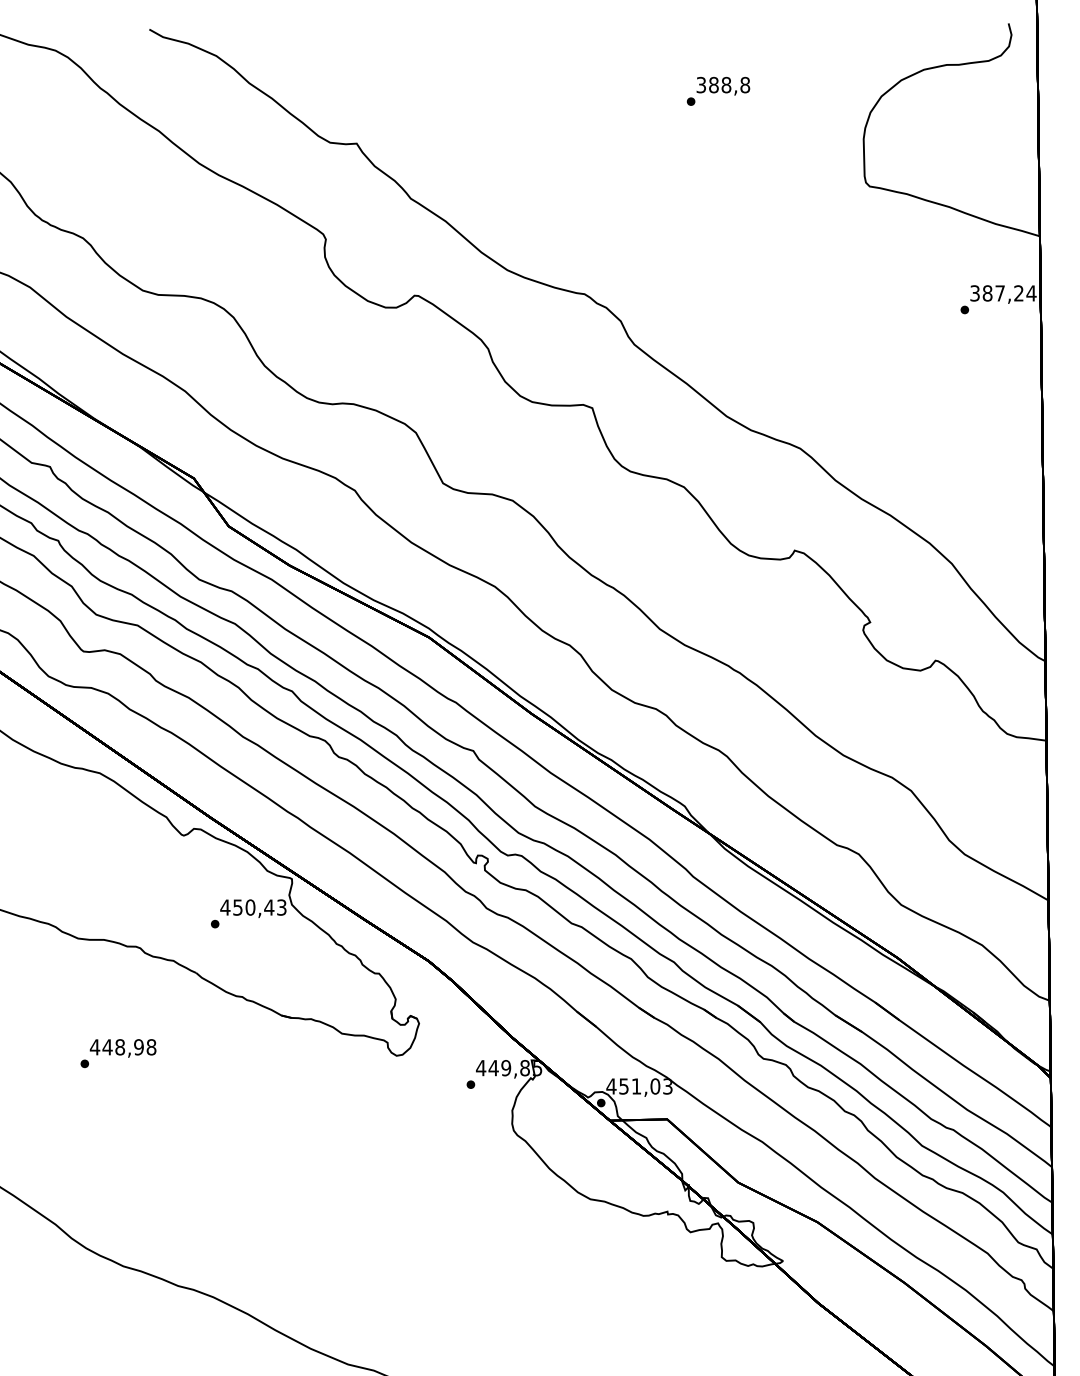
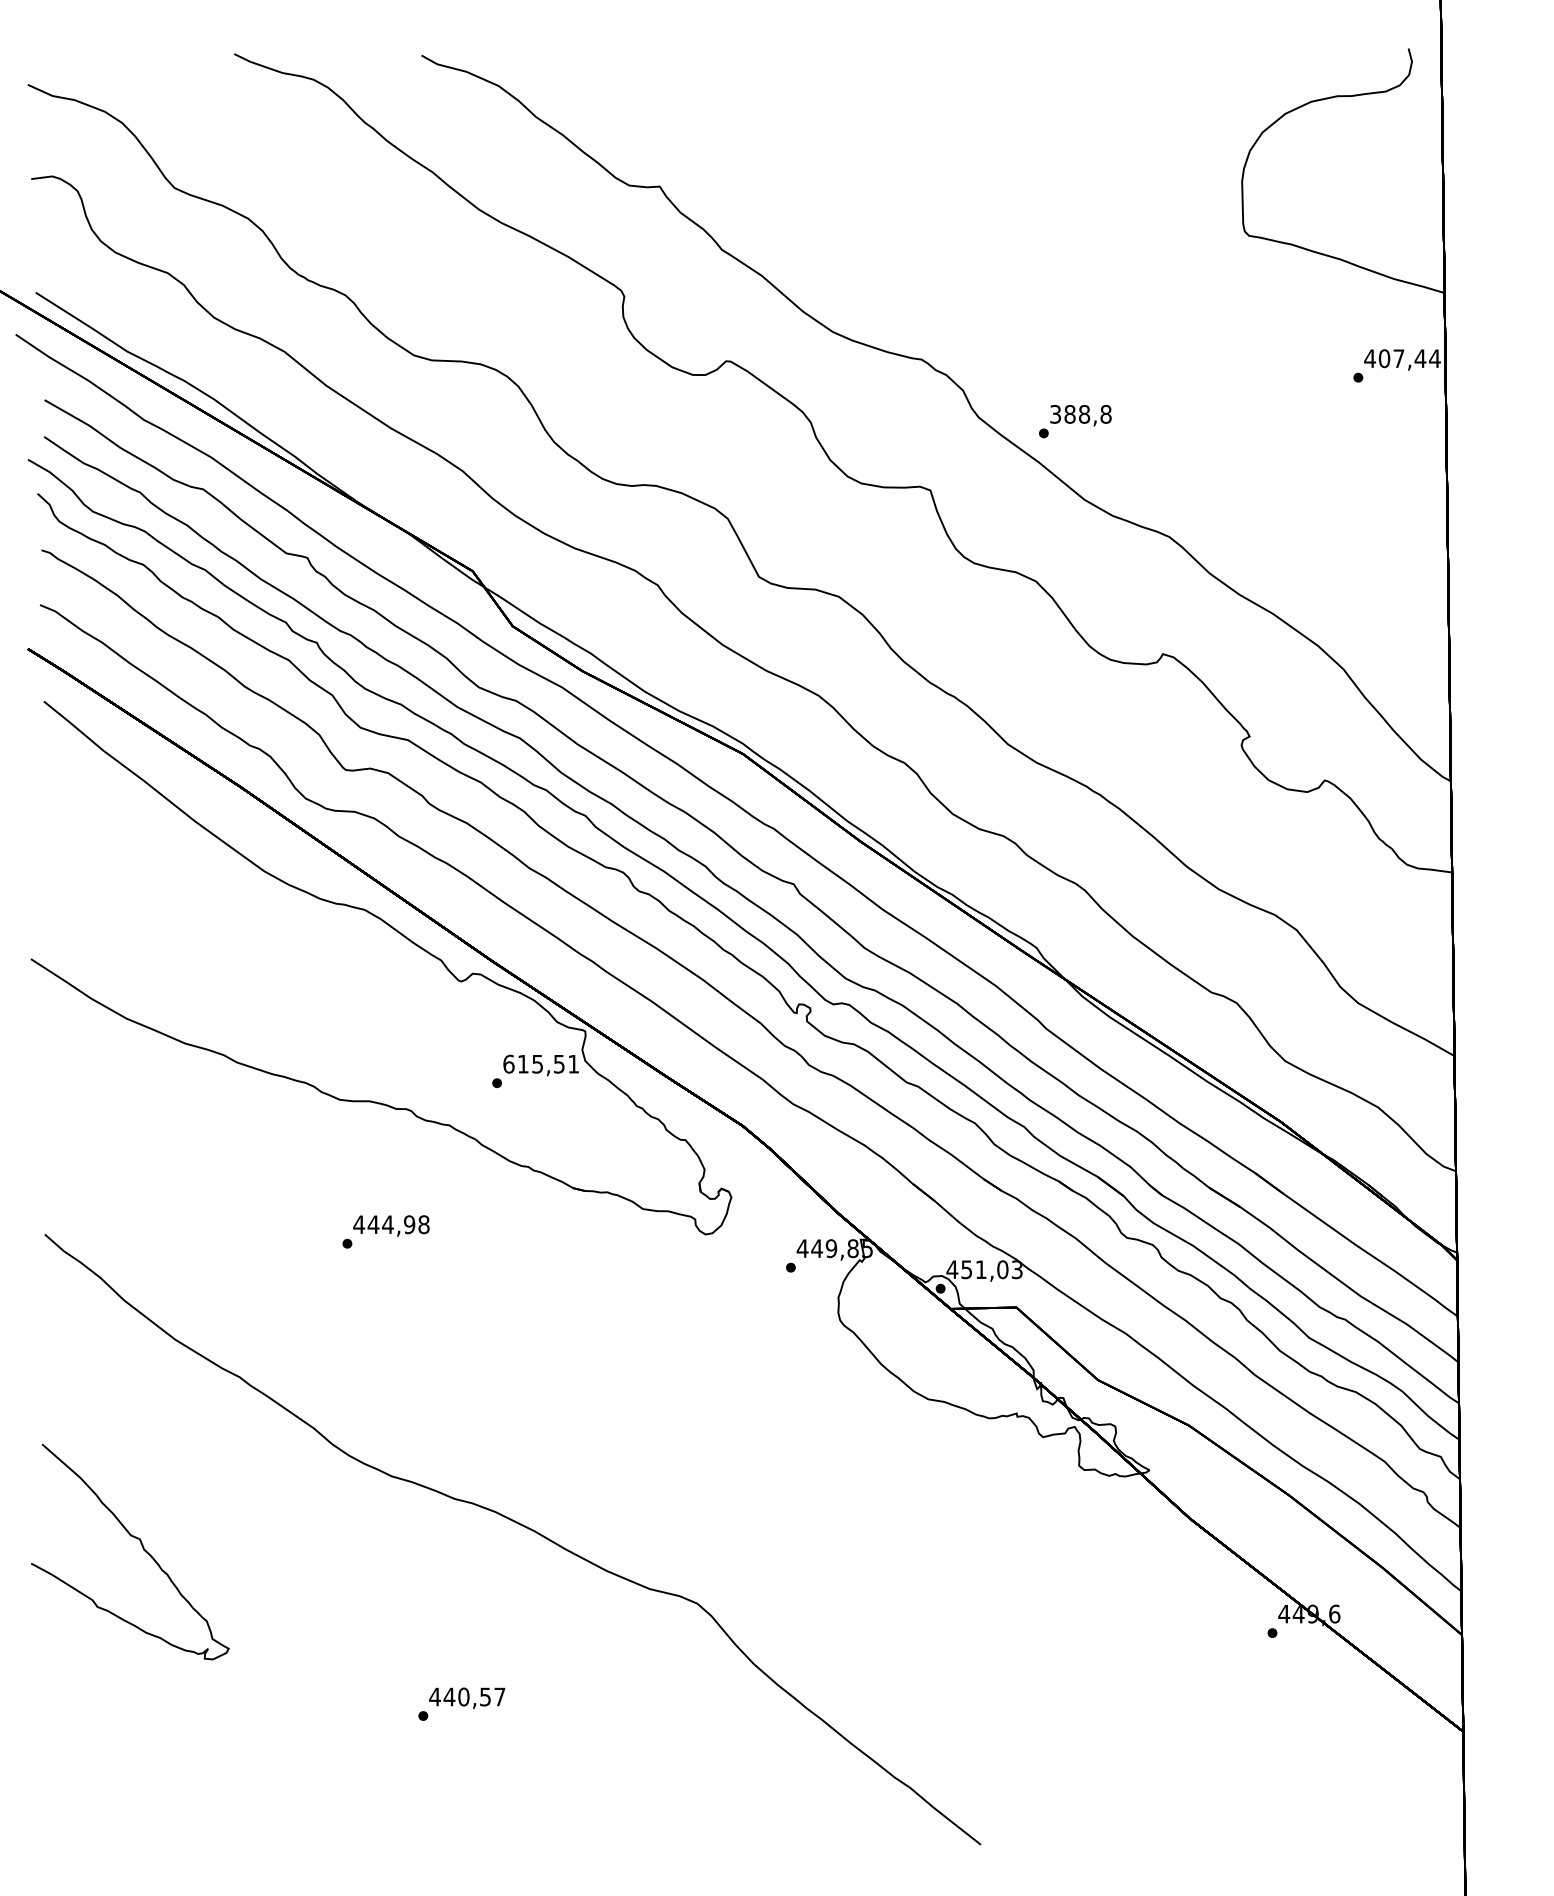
text: (718, 91) -> (1075, 421), moved
text: (997, 293) -> (1395, 358), 387,24 -> 407,44
text: (252, 906) -> (540, 1063), 450,43 -> 615,51
text: (119, 1047) -> (387, 1224), 448,98 -> 444,98

